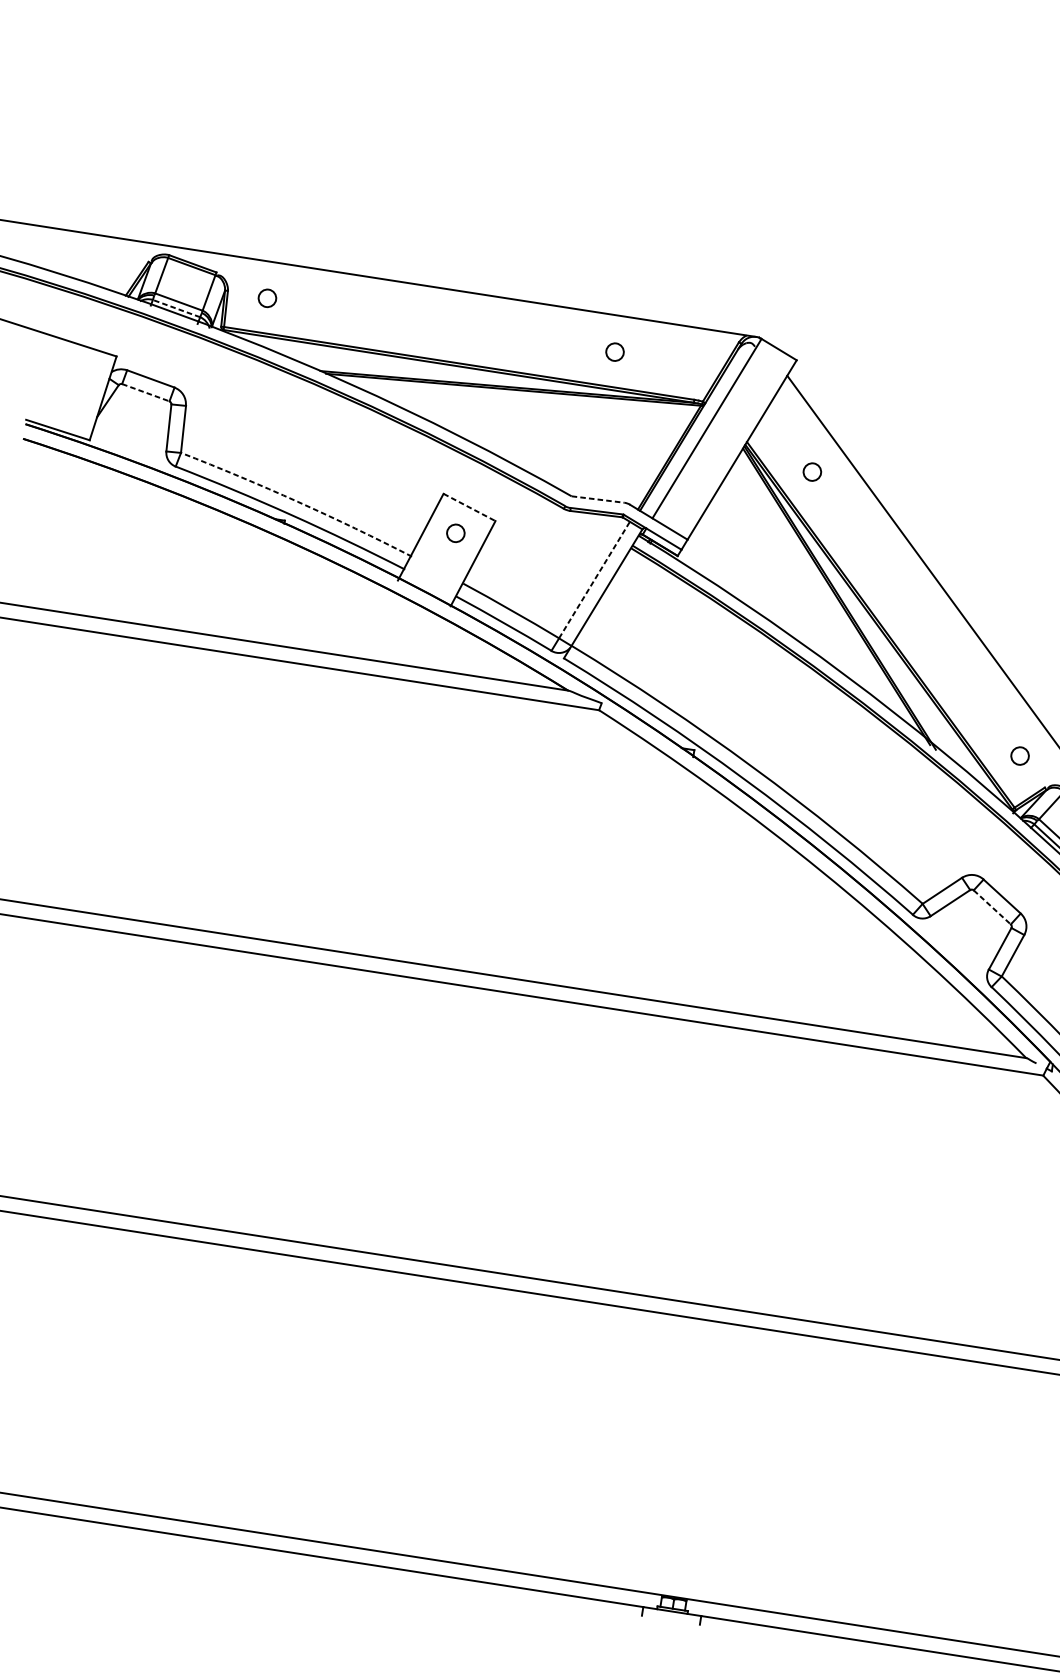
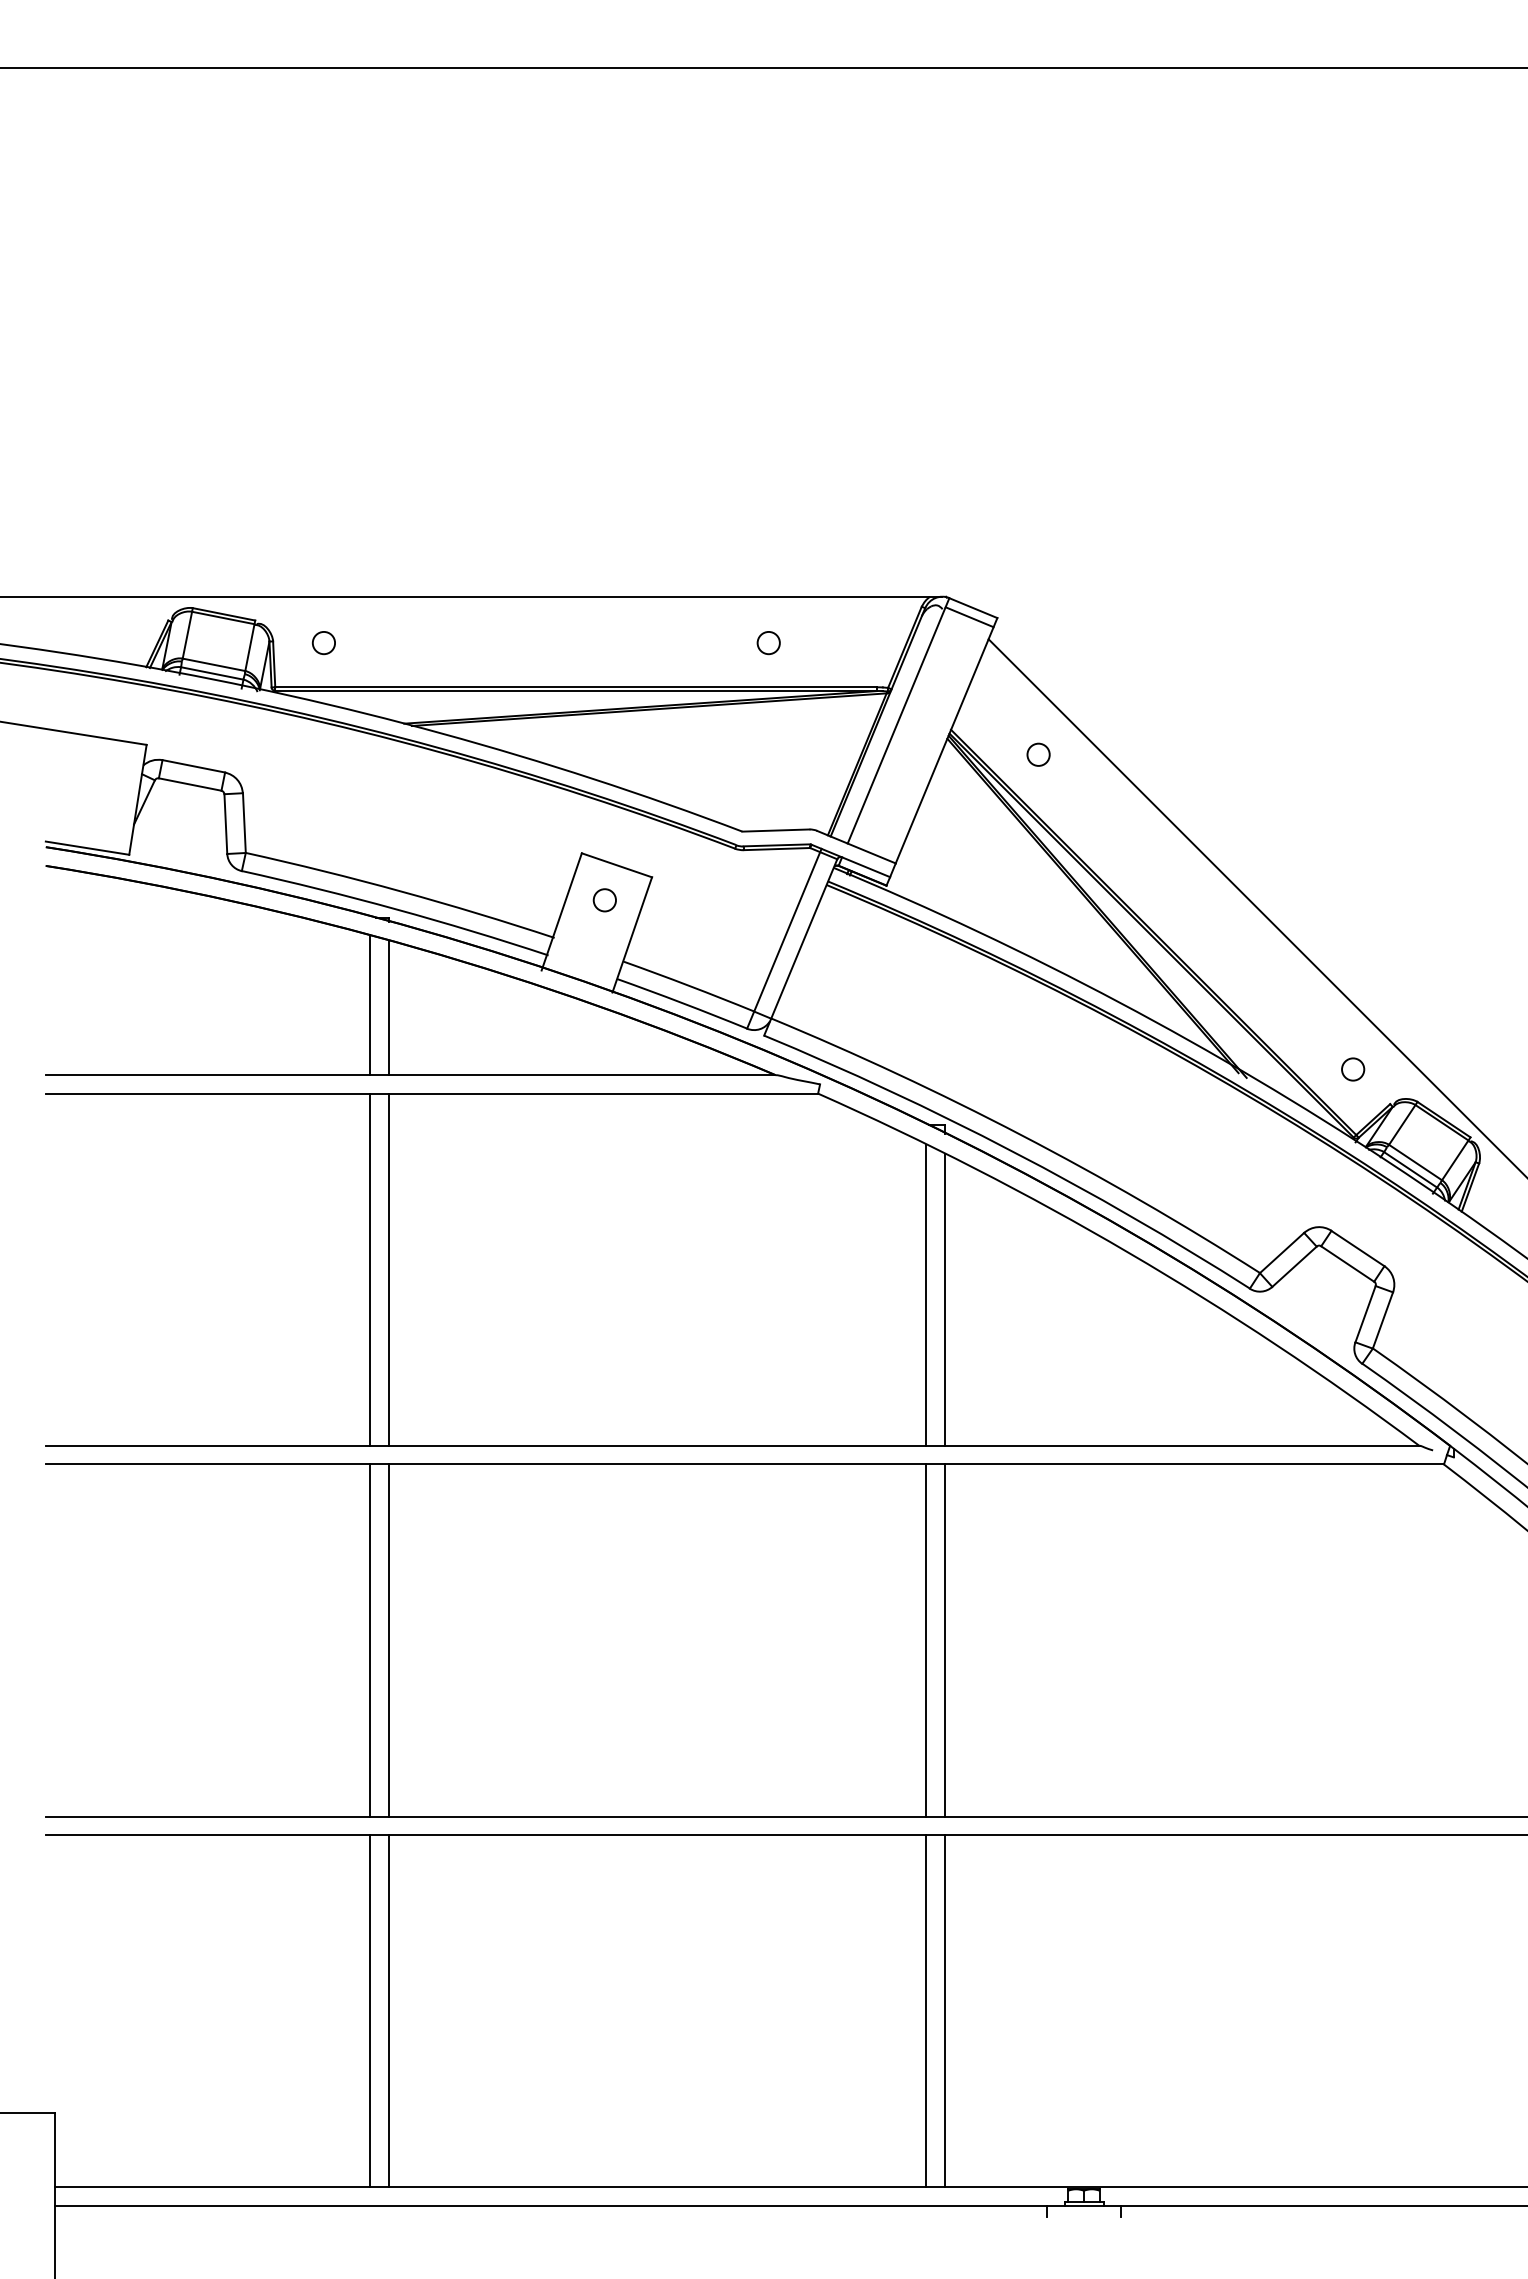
line: (176, 308) -> (212, 673), dashed -> solid
line: (774, 356) -> (969, 617), added
line: (146, 392) -> (190, 784), dashed -> solid
line: (597, 499) -> (775, 830), dashed -> solid
arc: (298, 501) -> (401, 891), dashed -> solid
line: (469, 507) -> (617, 865), dashed -> solid
line: (595, 578) -> (788, 929), dashed -> solid
line: (260, 587) -> (370, 1005), added
line: (273, 591) -> (388, 1008), added
line: (228, 793) -> (370, 1269), added
line: (242, 795) -> (388, 1269), added
line: (659, 881) -> (926, 1295), added
line: (672, 886) -> (944, 1299), added
line: (992, 907) -> (1347, 1264), dashed -> solid
line: (183, 1083) -> (370, 1640), added
line: (197, 1085) -> (388, 1640), added
line: (617, 1150) -> (926, 1640), added
line: (631, 1152) -> (944, 1640), added
line: (138, 1373) -> (370, 2011), added
line: (152, 1375) -> (388, 2011), added
line: (572, 1440) -> (926, 2011), added
line: (586, 1442) -> (944, 2011), added

